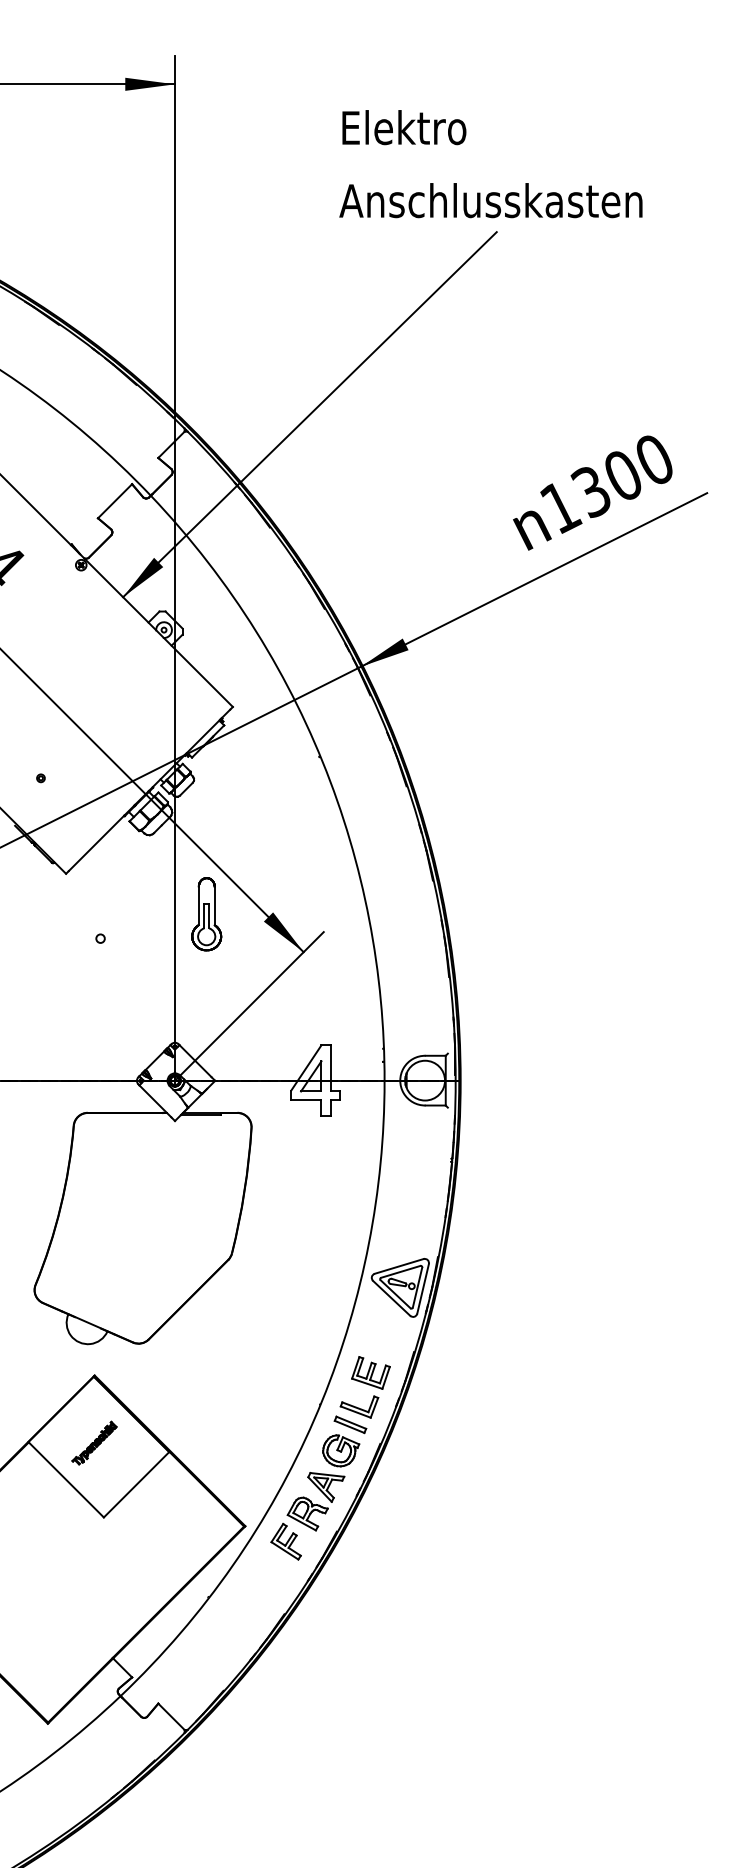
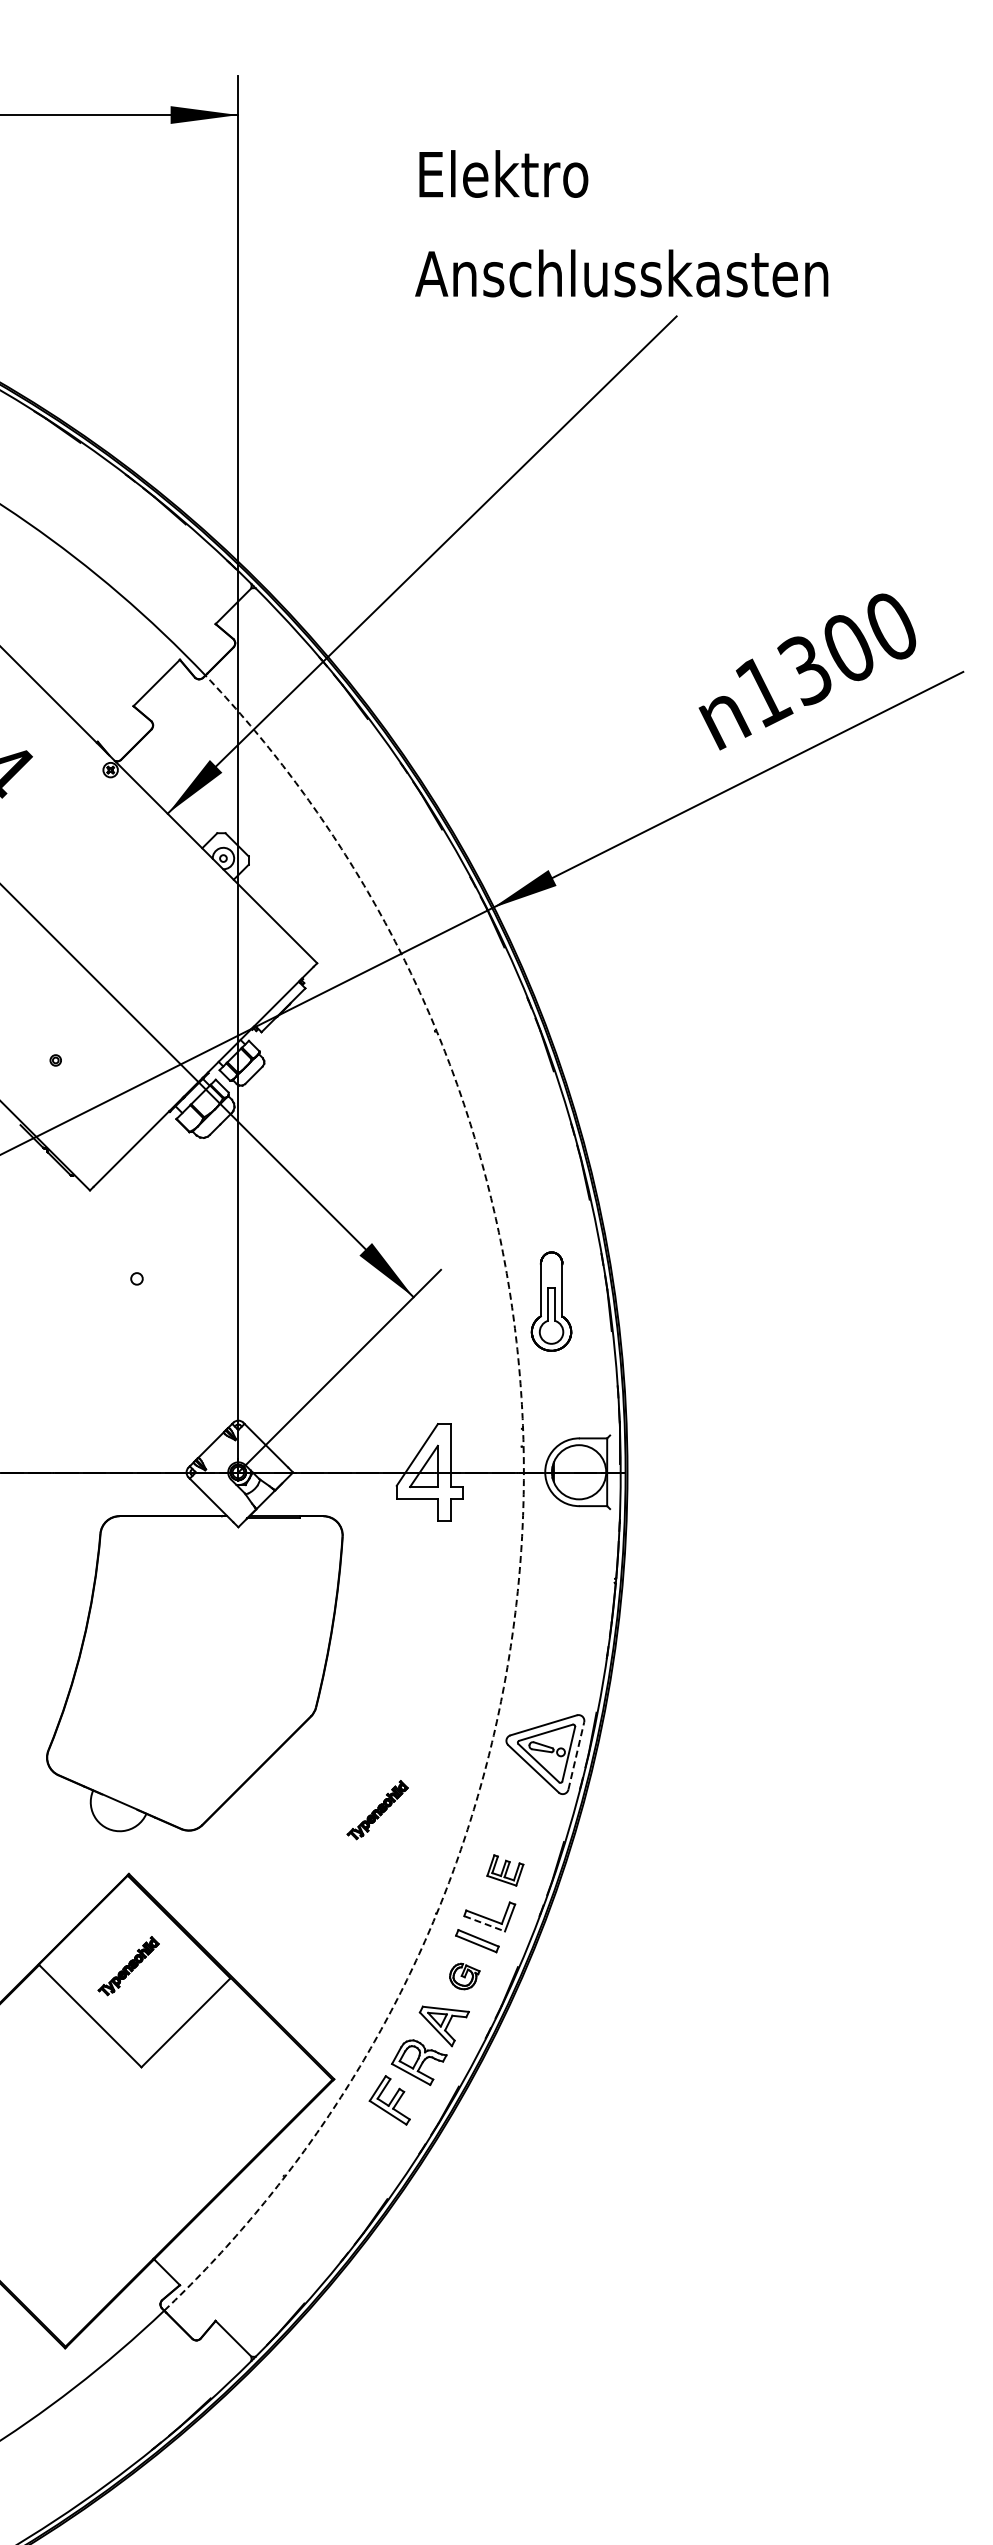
text: (490, 163) -> (621, 223), moved
part: (206, 914) -> (551, 1301), moved
arc: (384, 1102) -> (523, 1501), solid -> dashed
line: (423, 1288) -> (576, 1755), solid -> dashed
part: (277, 1328) -> (377, 1810), added
part: (371, 1372) -> (505, 1870), size x0.7
line: (355, 1411) -> (484, 1923), solid -> dashed
part: (341, 1450) -> (464, 1976), size x0.6

